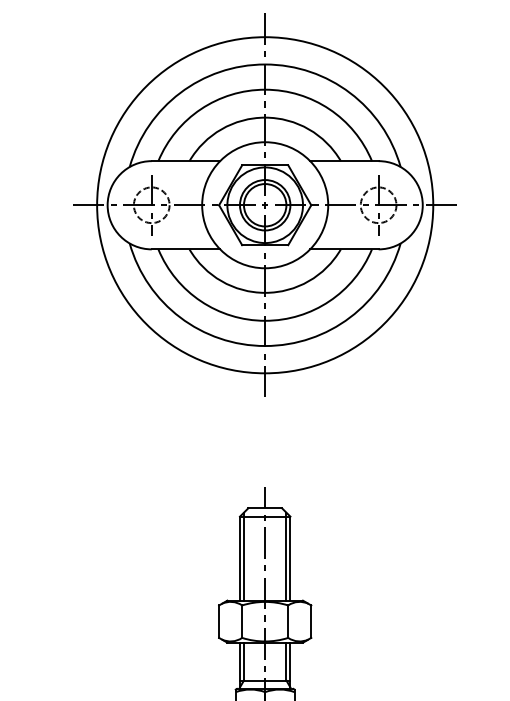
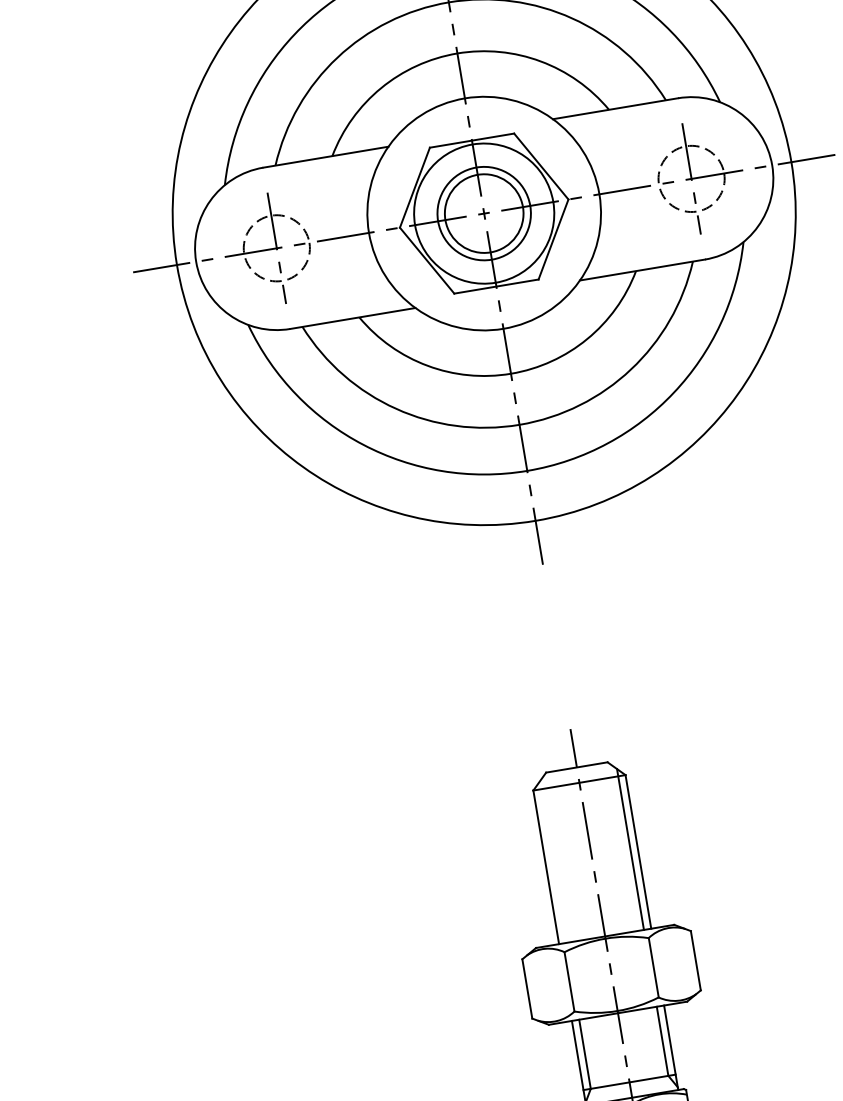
line: (243, 556) -> (551, 862), removed

